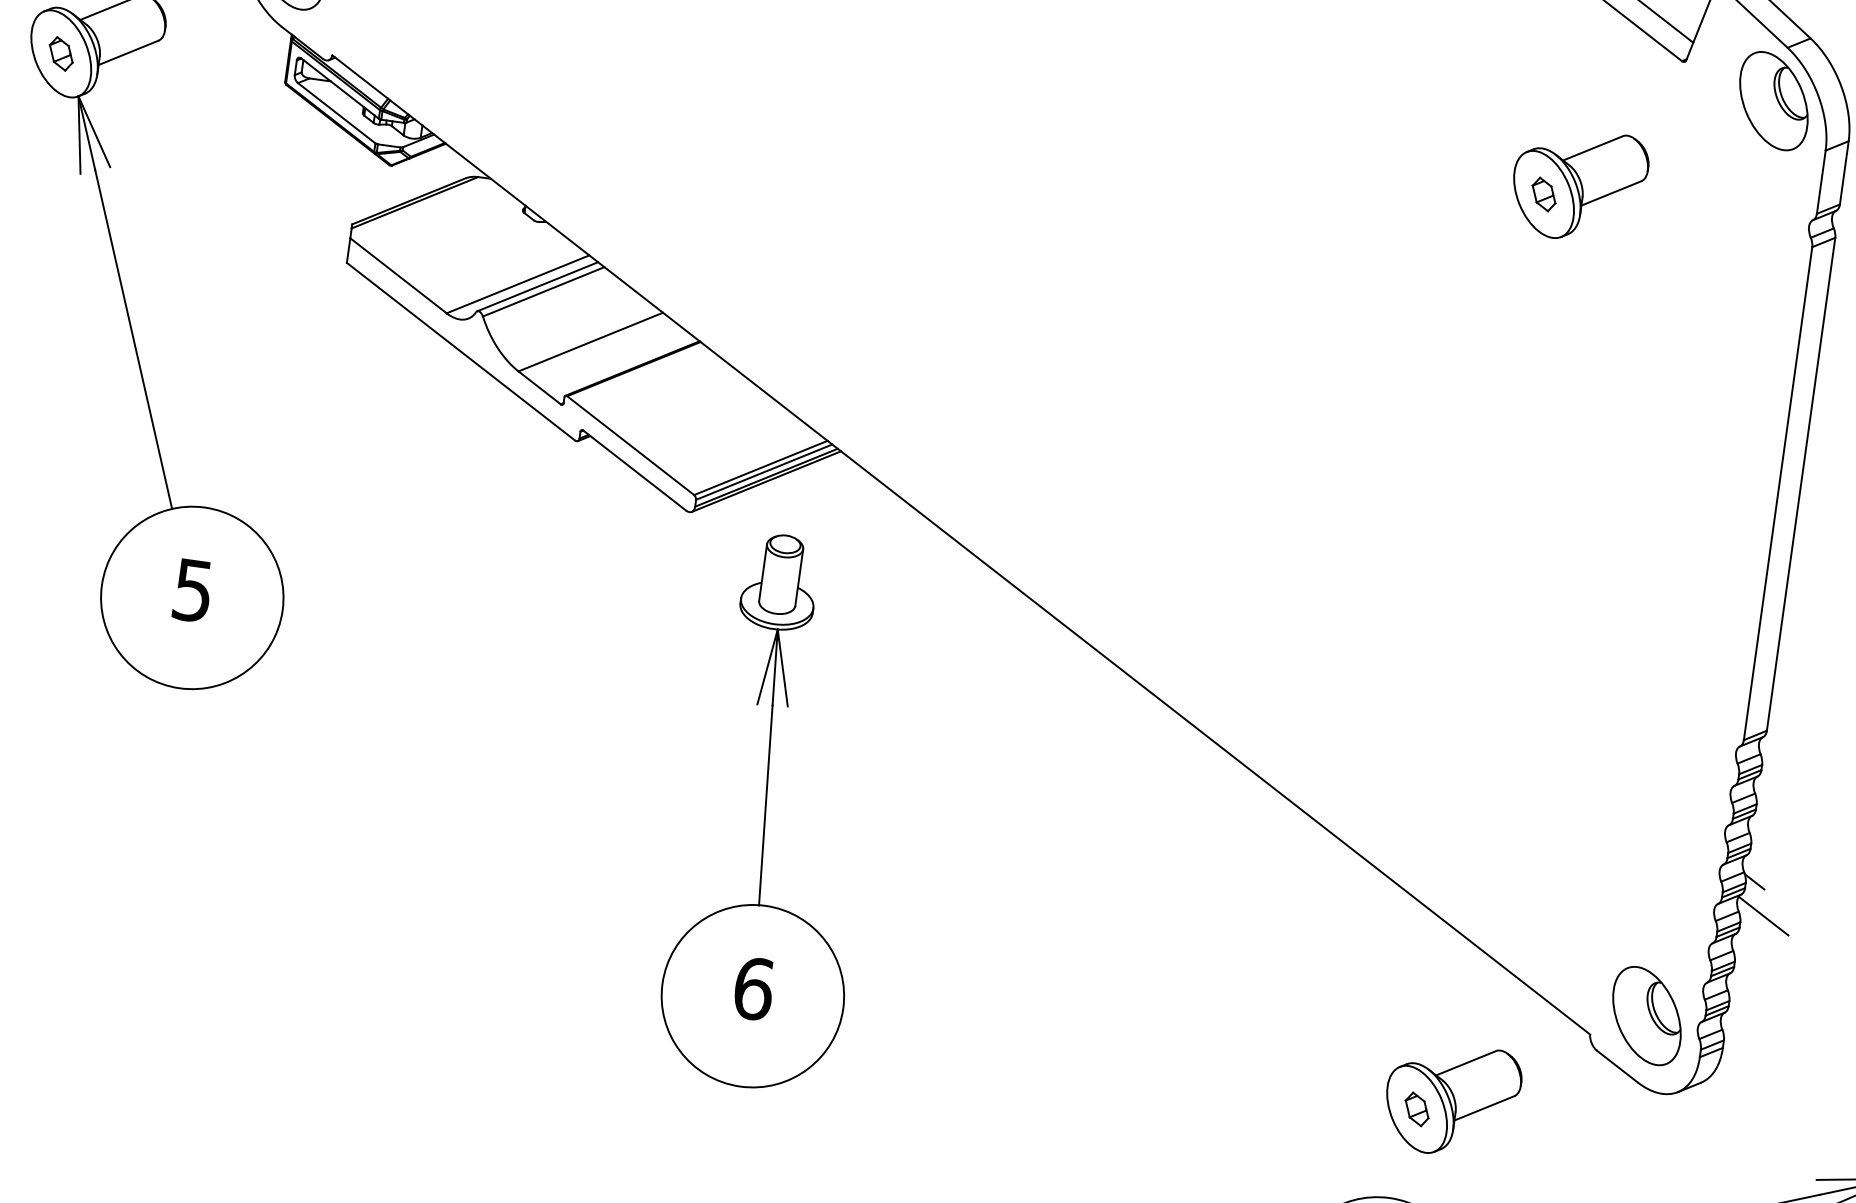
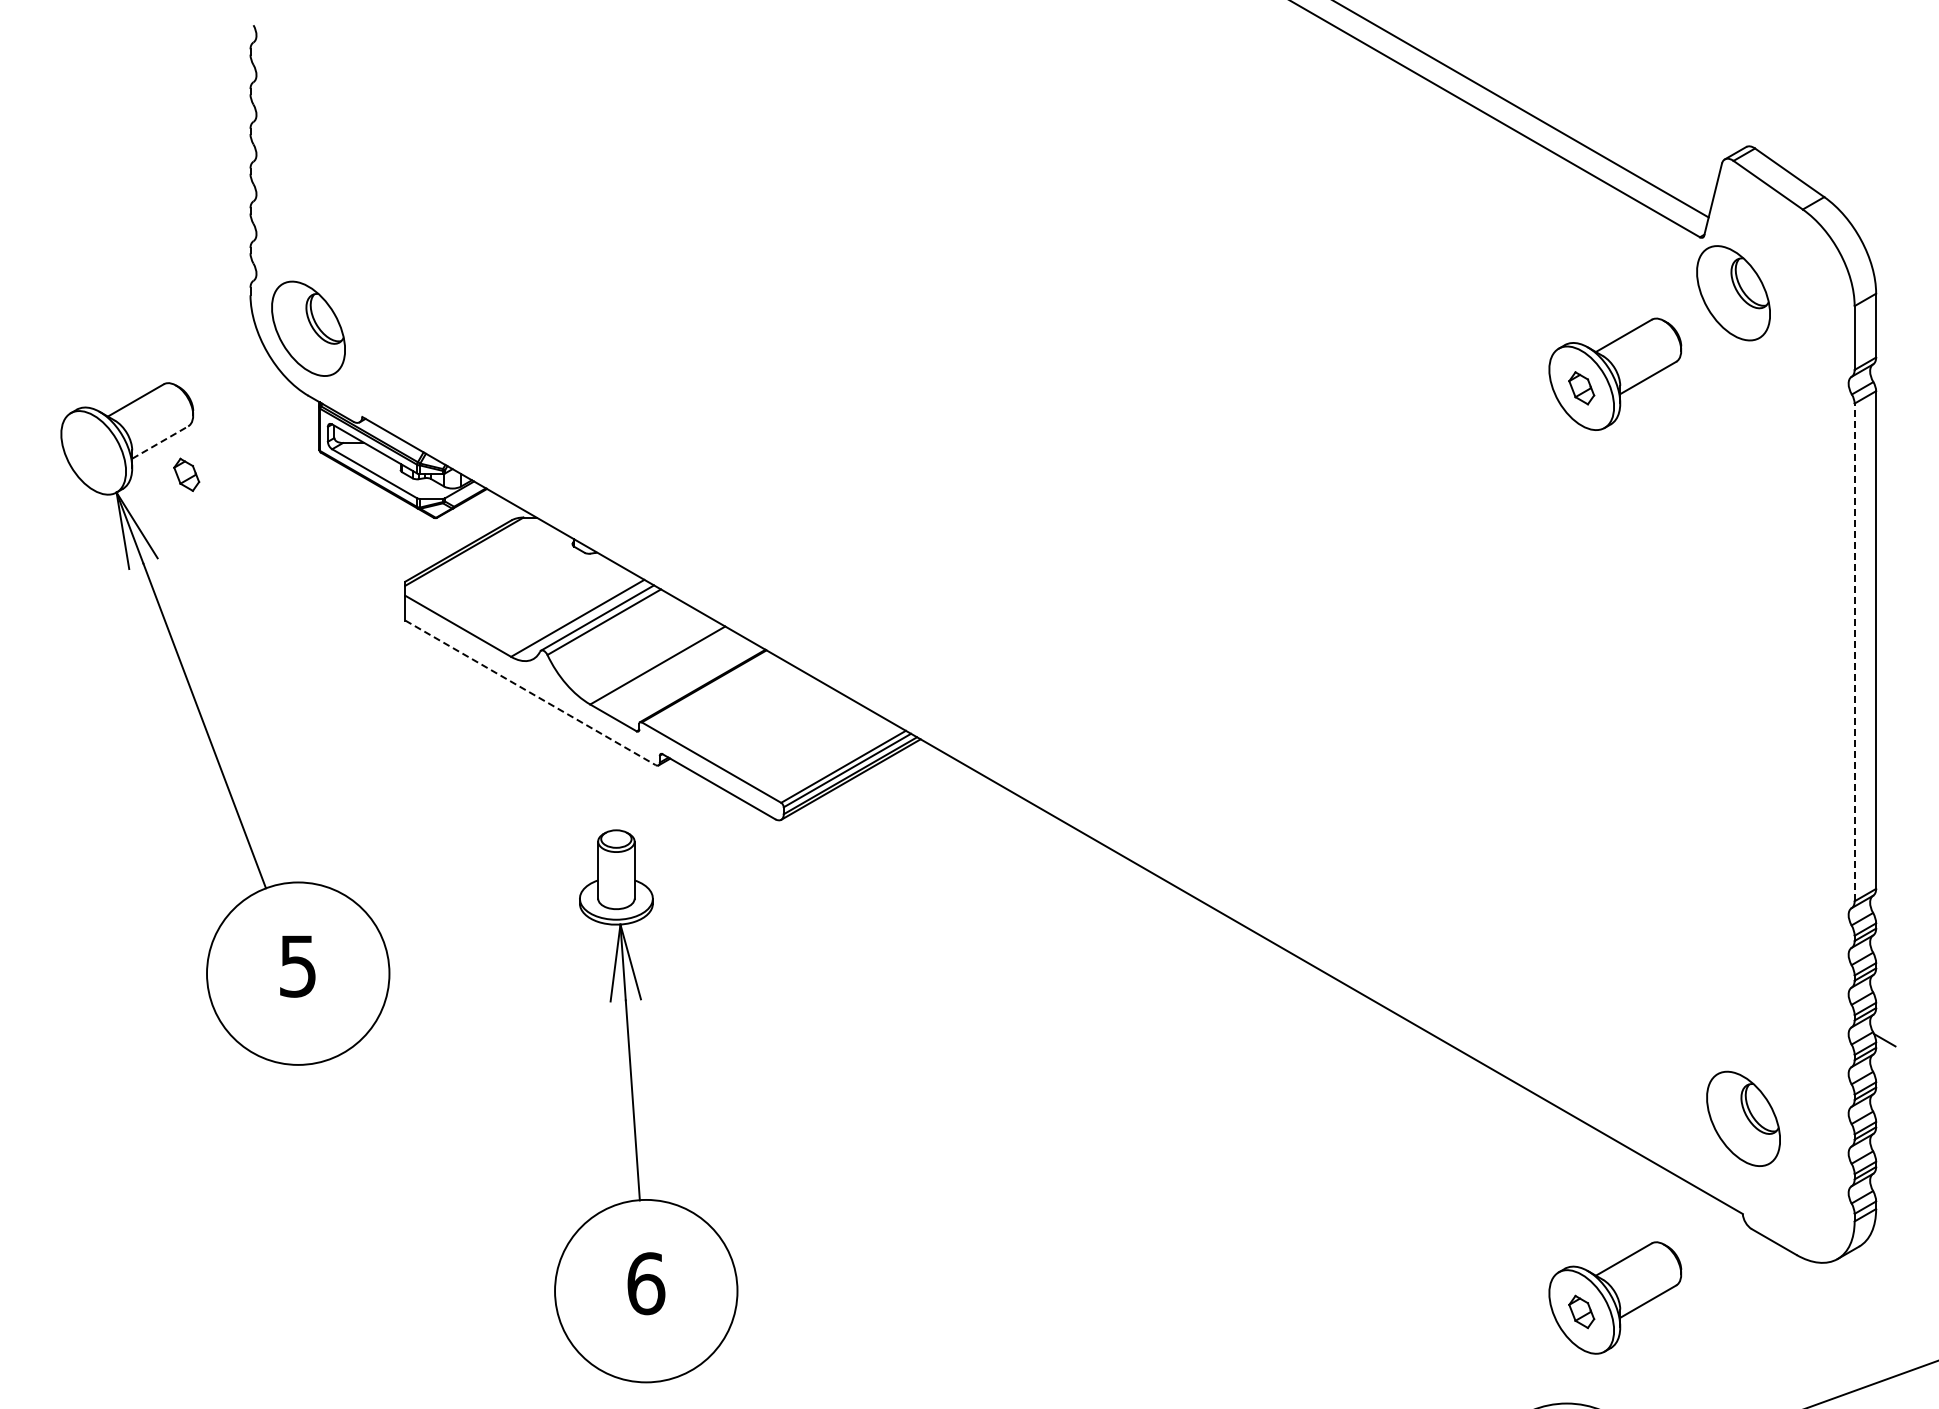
line: (128, 52) -> (160, 442), solid -> dashed
part: (61, 53) -> (186, 474), moved
part: (1773, 101) -> (1733, 293), moved
line: (461, 351) -> (530, 692), solid -> dashed
line: (1777, 493) -> (1854, 652), solid -> dashed
part: (766, 811) -> (634, 1106), moved
line: (1763, 915) -> (1898, 1072), removed
part: (1646, 1015) -> (1743, 1118), moved

